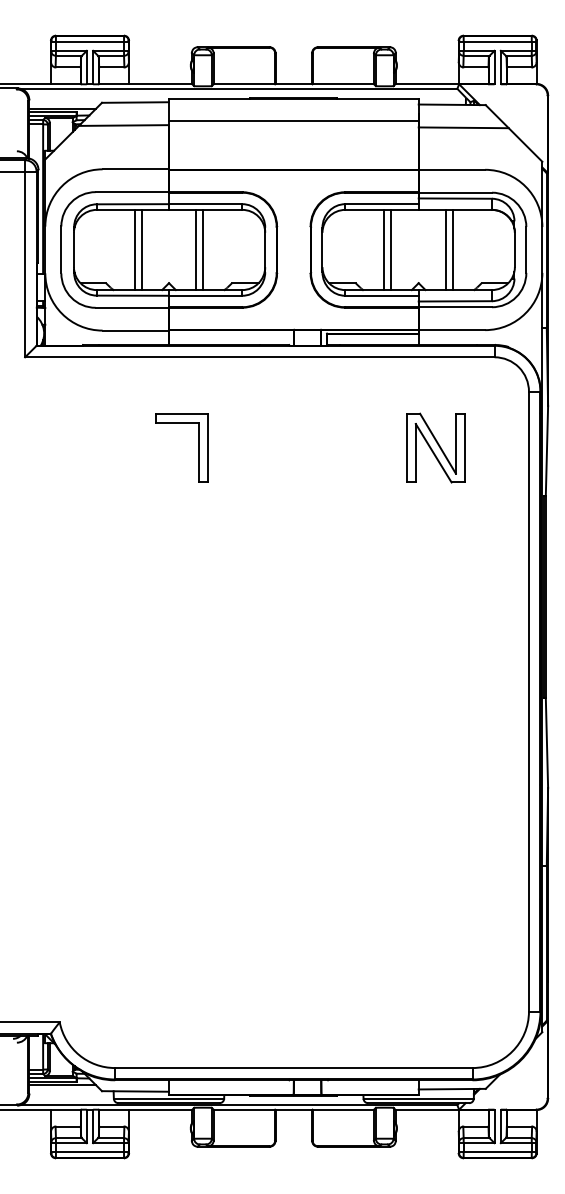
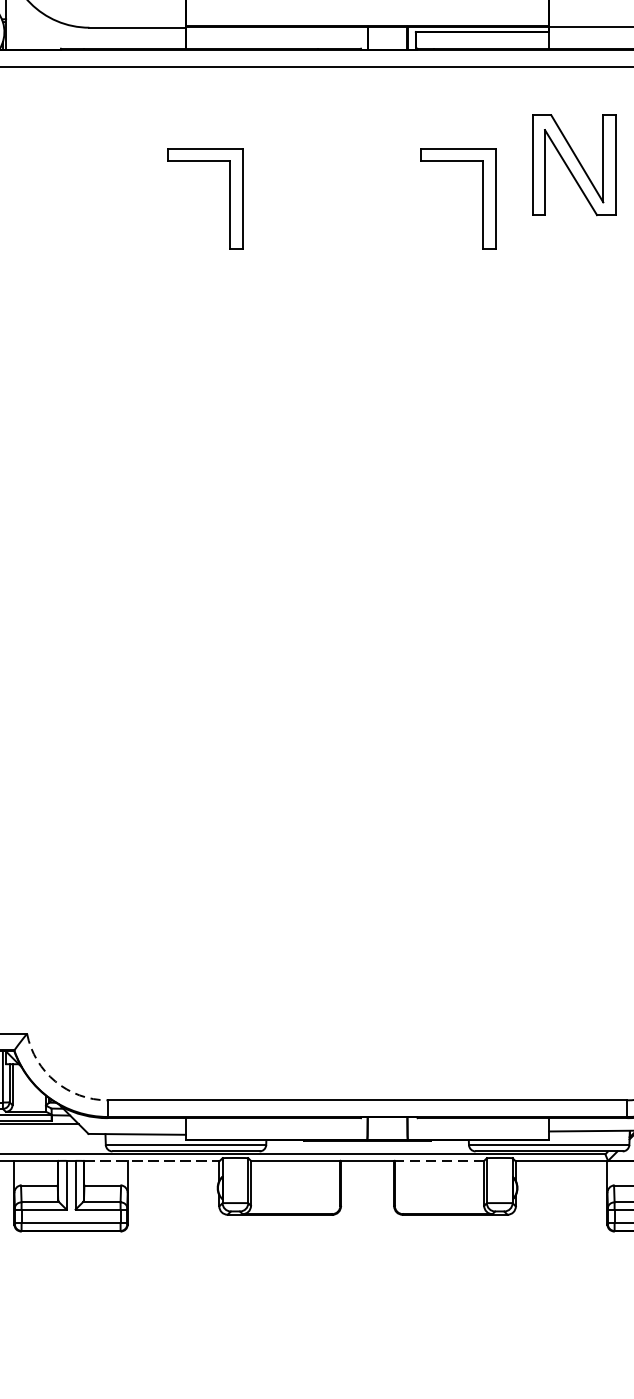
part: (372, 447) -> (481, 197), added
part: (435, 447) -> (573, 164), moved
arc: (79, 1055) -> (55, 1082), solid -> dashed
line: (343, 1109) -> (439, 1160), solid -> dashed
line: (146, 1110) -> (153, 1162), solid -> dashed

